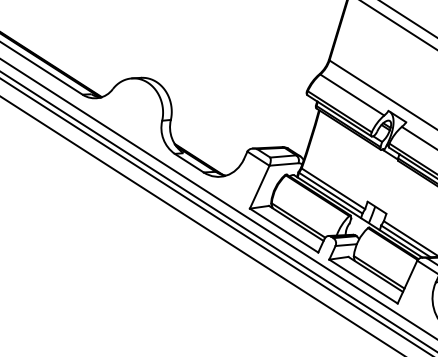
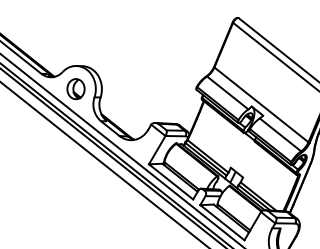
part: (133, 112) -> (75, 89), added

